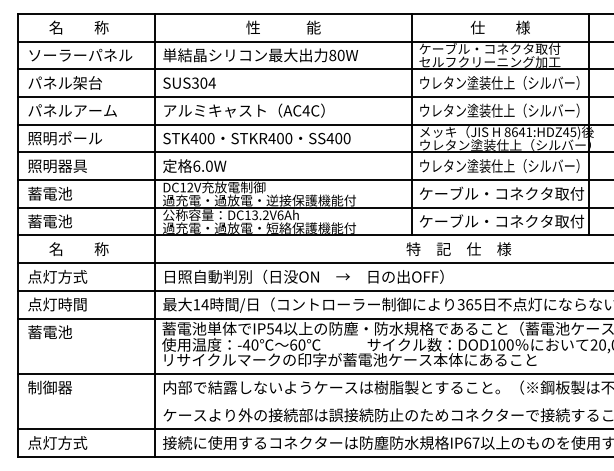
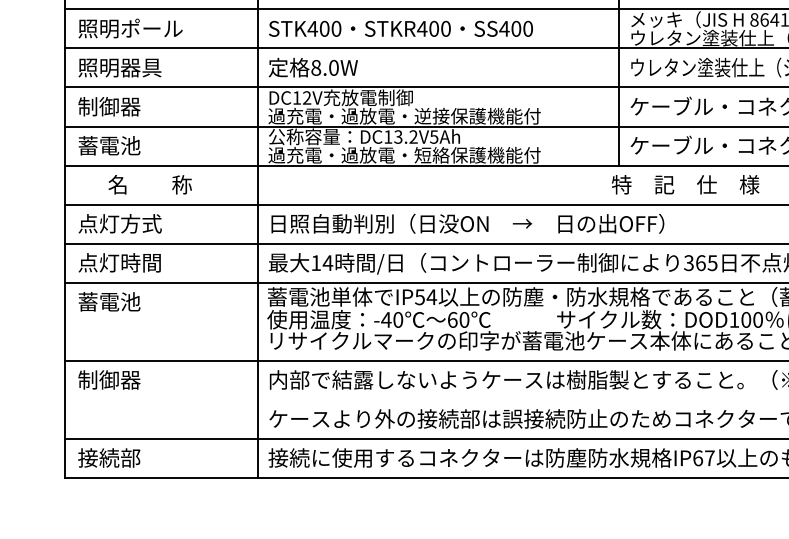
text: (196, 165) -> (315, 66), 6.0W -> 8.0W
text: (50, 193) -> (109, 106), 蓄電池 -> 制御器
text: (280, 215) -> (434, 137), DC13.2V6Ah -> DC13.2V5Ah
text: (57, 442) -> (119, 457), 点灯方式 -> 接続部

